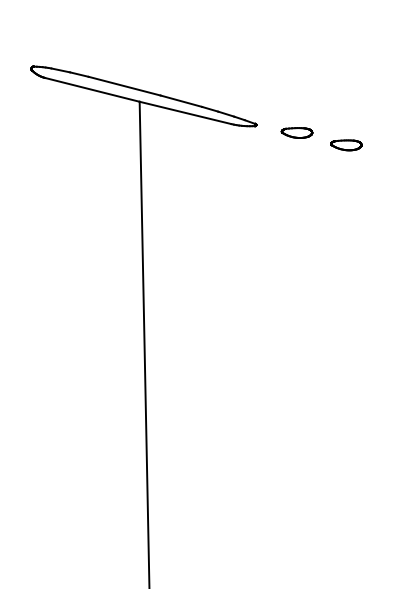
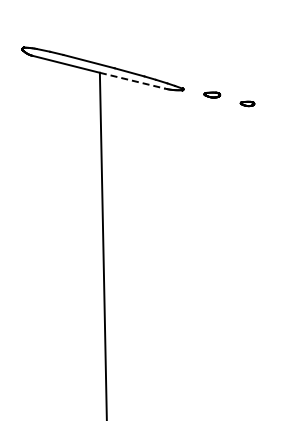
line: (185, 112) -> (132, 80), solid -> dashed
part: (297, 132) -> (212, 94), size x0.7
part: (346, 144) -> (247, 103), size x0.6

